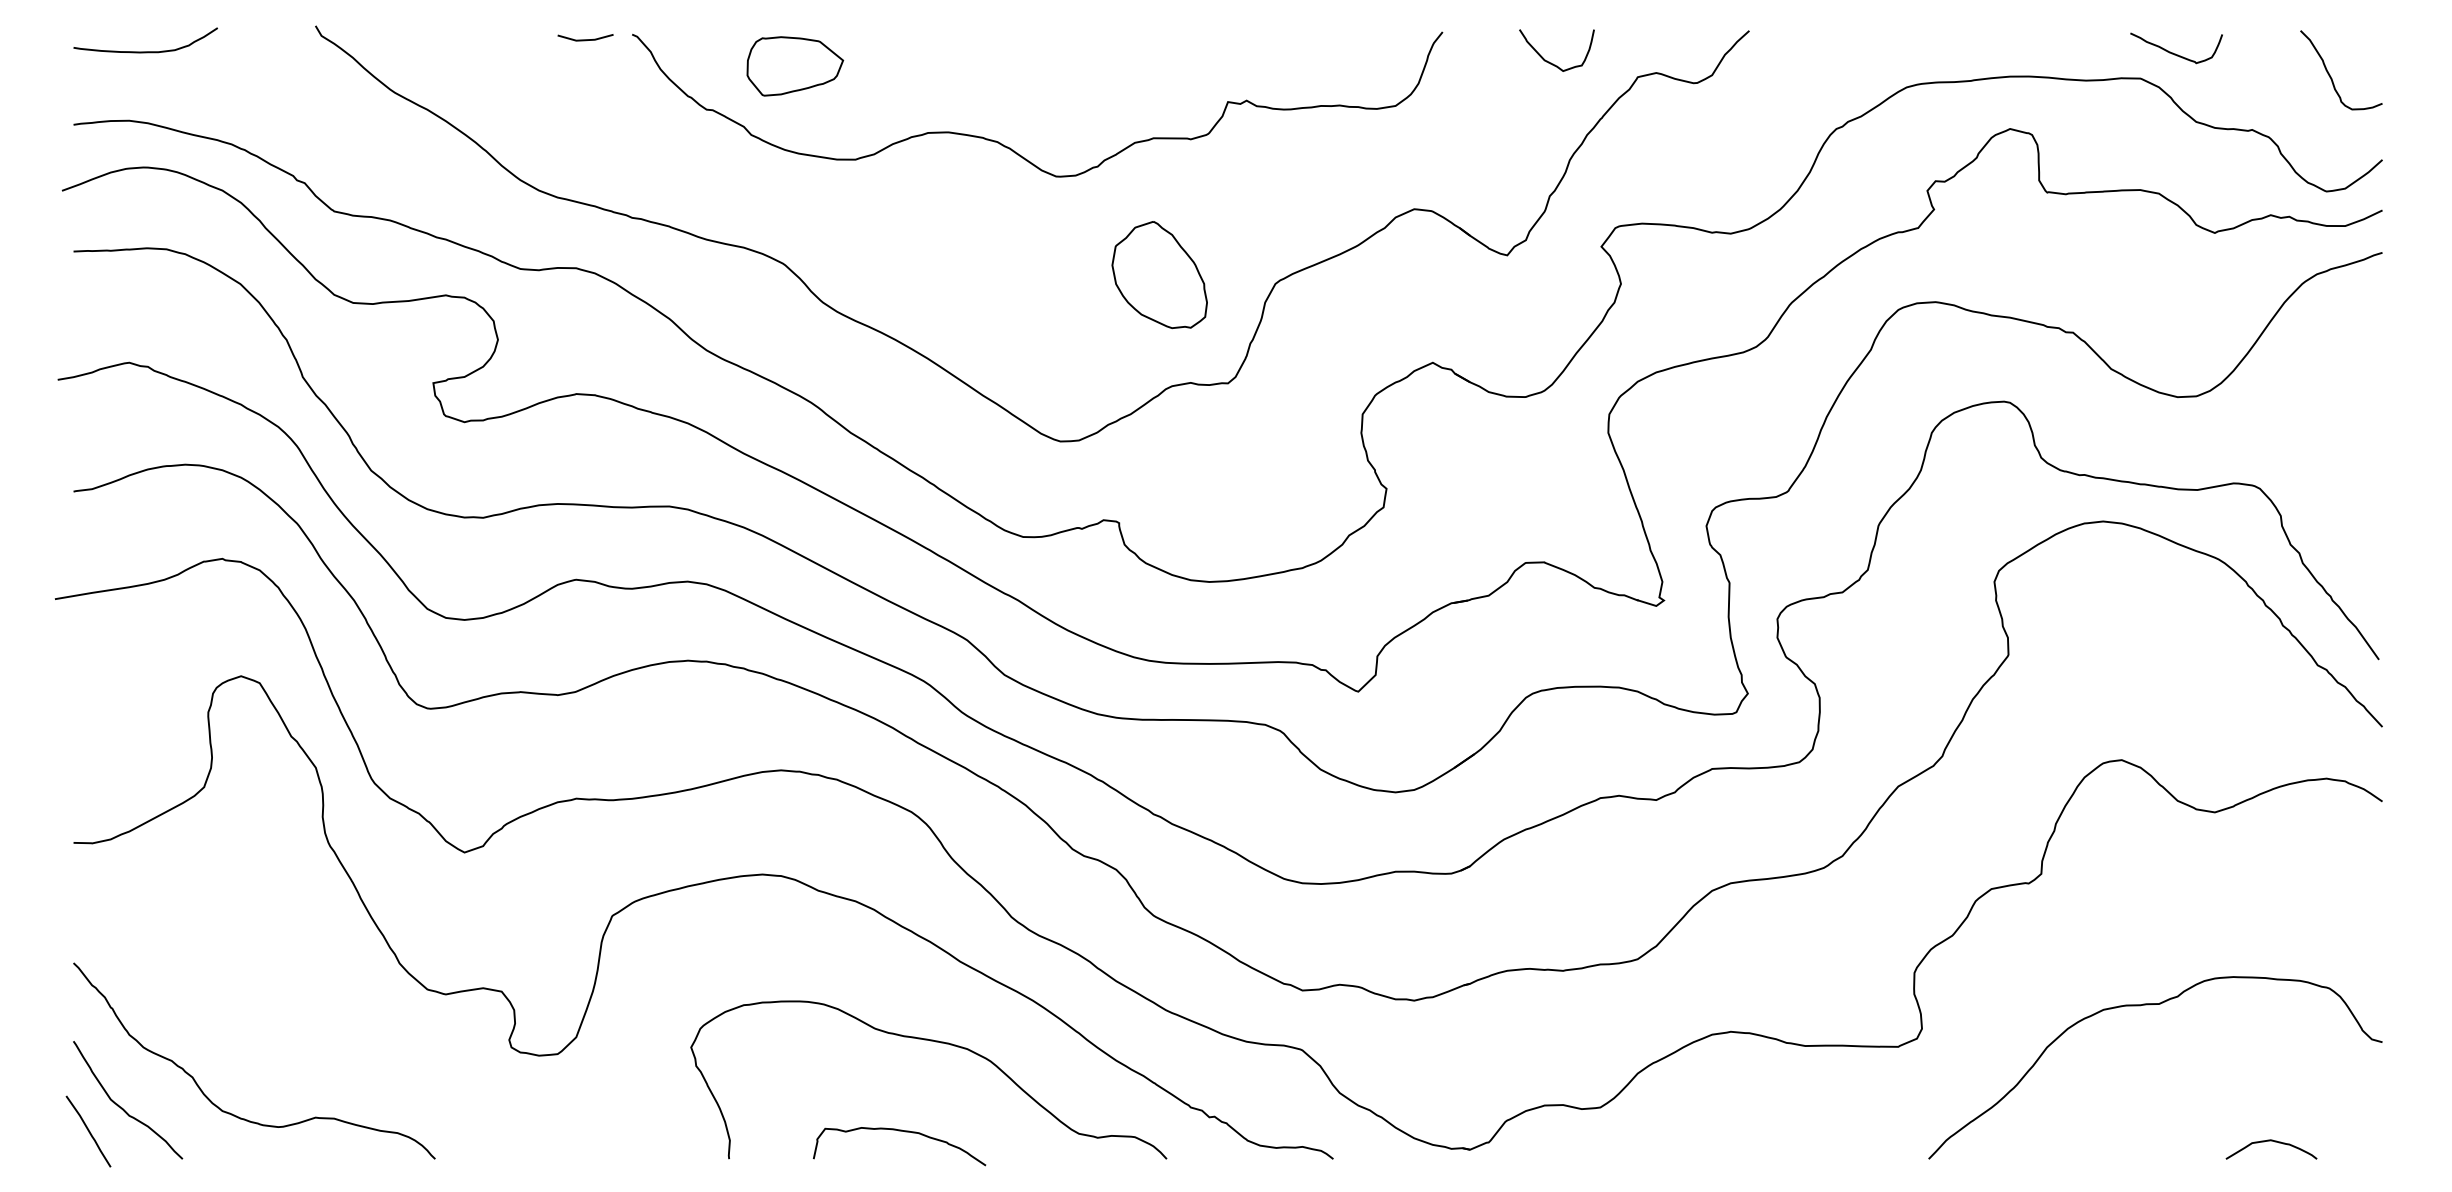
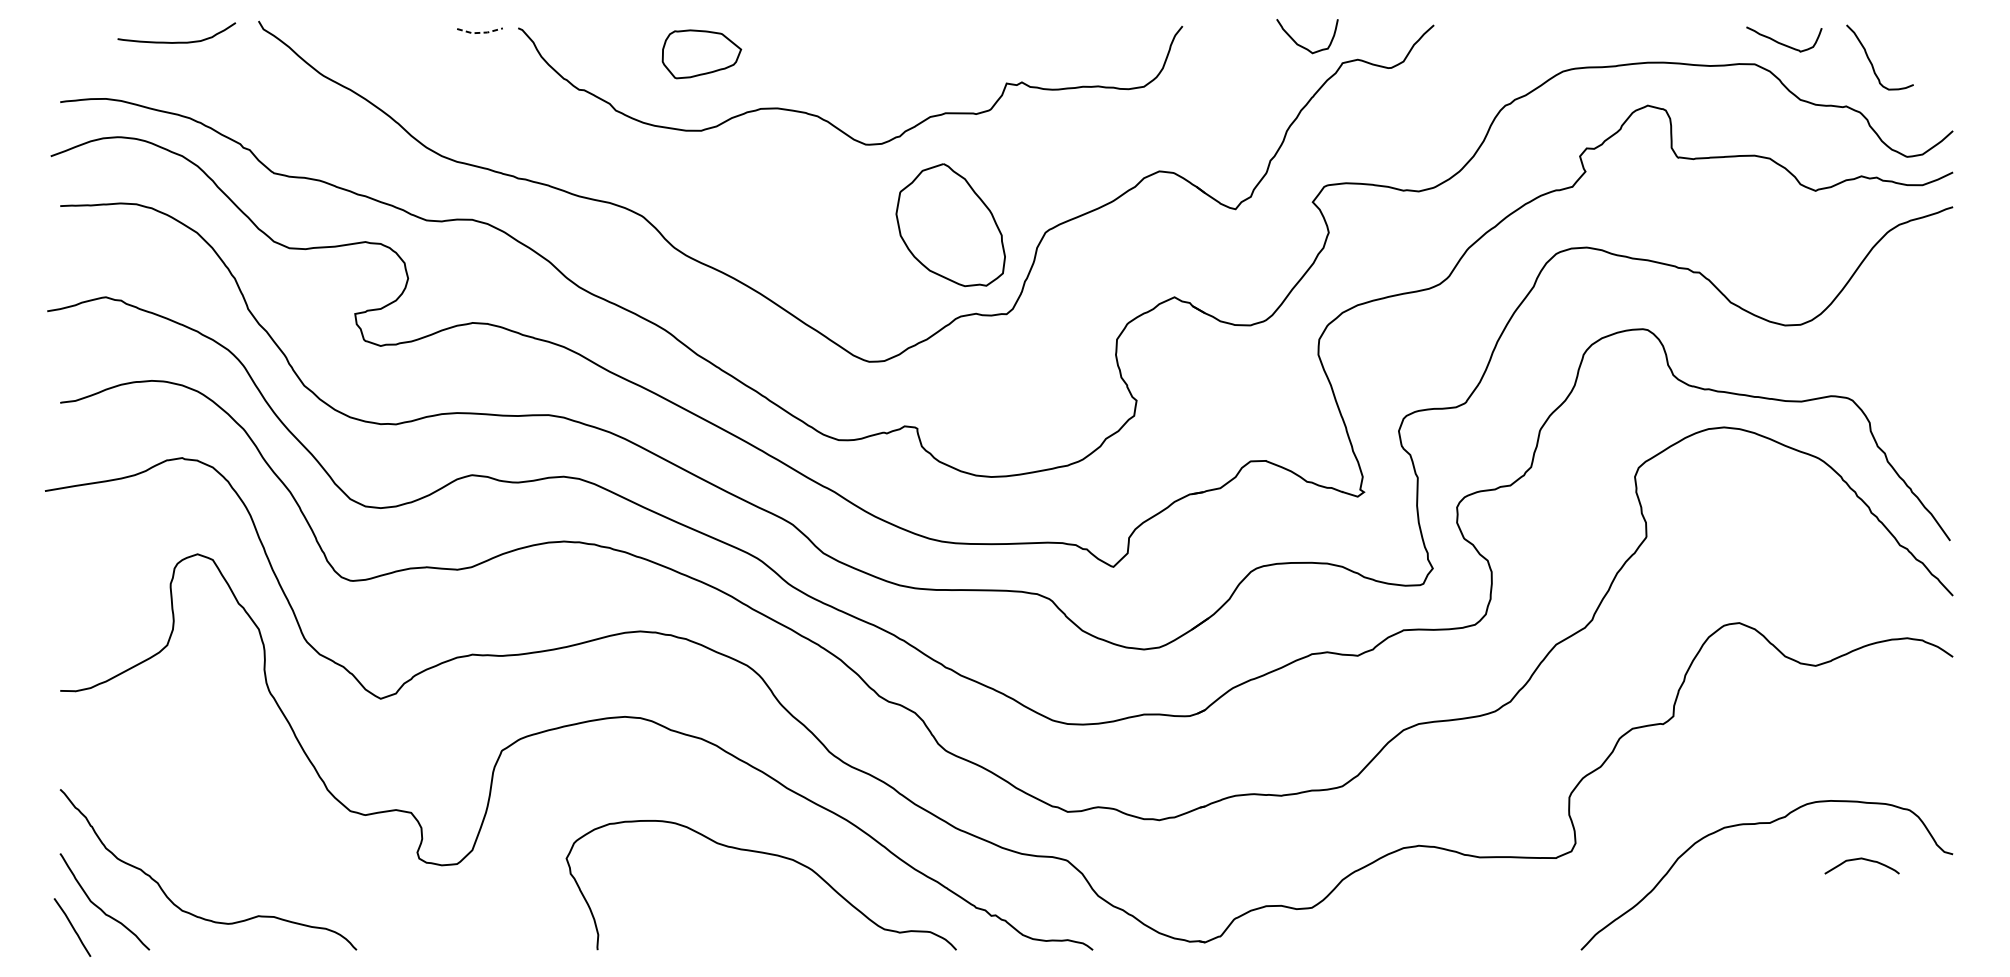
line: (586, 40) -> (480, 33), solid -> dashed
curve: (145, 51) -> (176, 42), moved
curve: (1551, 62) -> (1302, 46), moved
part: (795, 66) -> (702, 54), moved
curve: (2331, 76) -> (1871, 62), moved
part: (1159, 275) -> (950, 225), size x1.4
curve: (899, 1131) -> (737, 927), removed
curve: (2274, 1142) -> (1864, 860), moved

